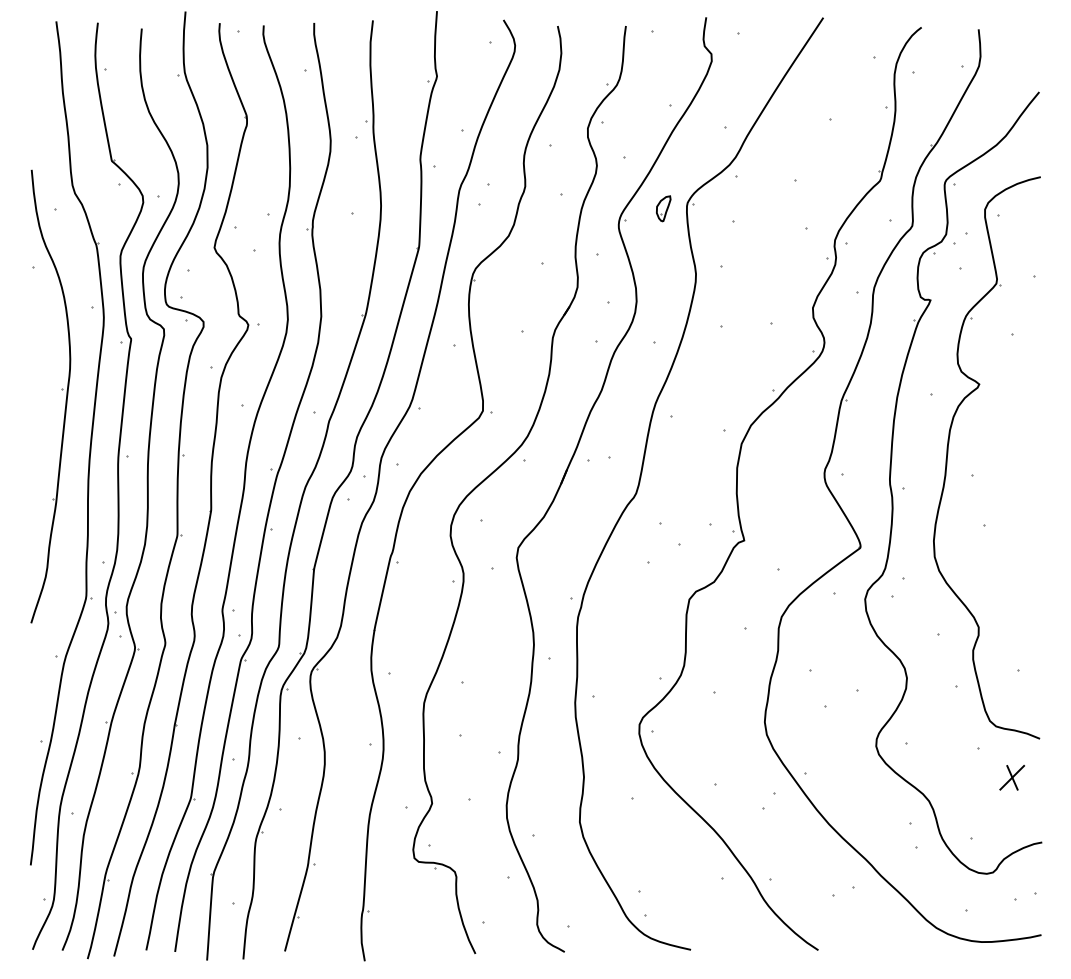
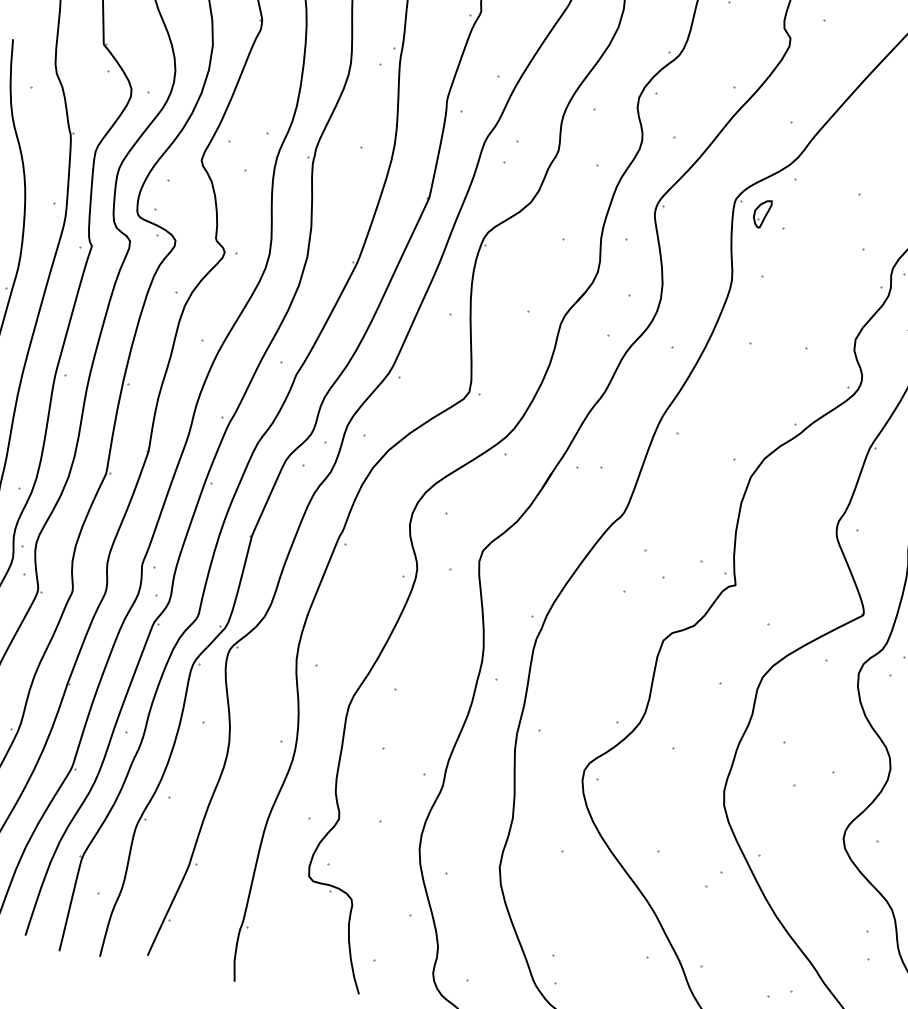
part: (663, 208) -> (762, 213), moved

